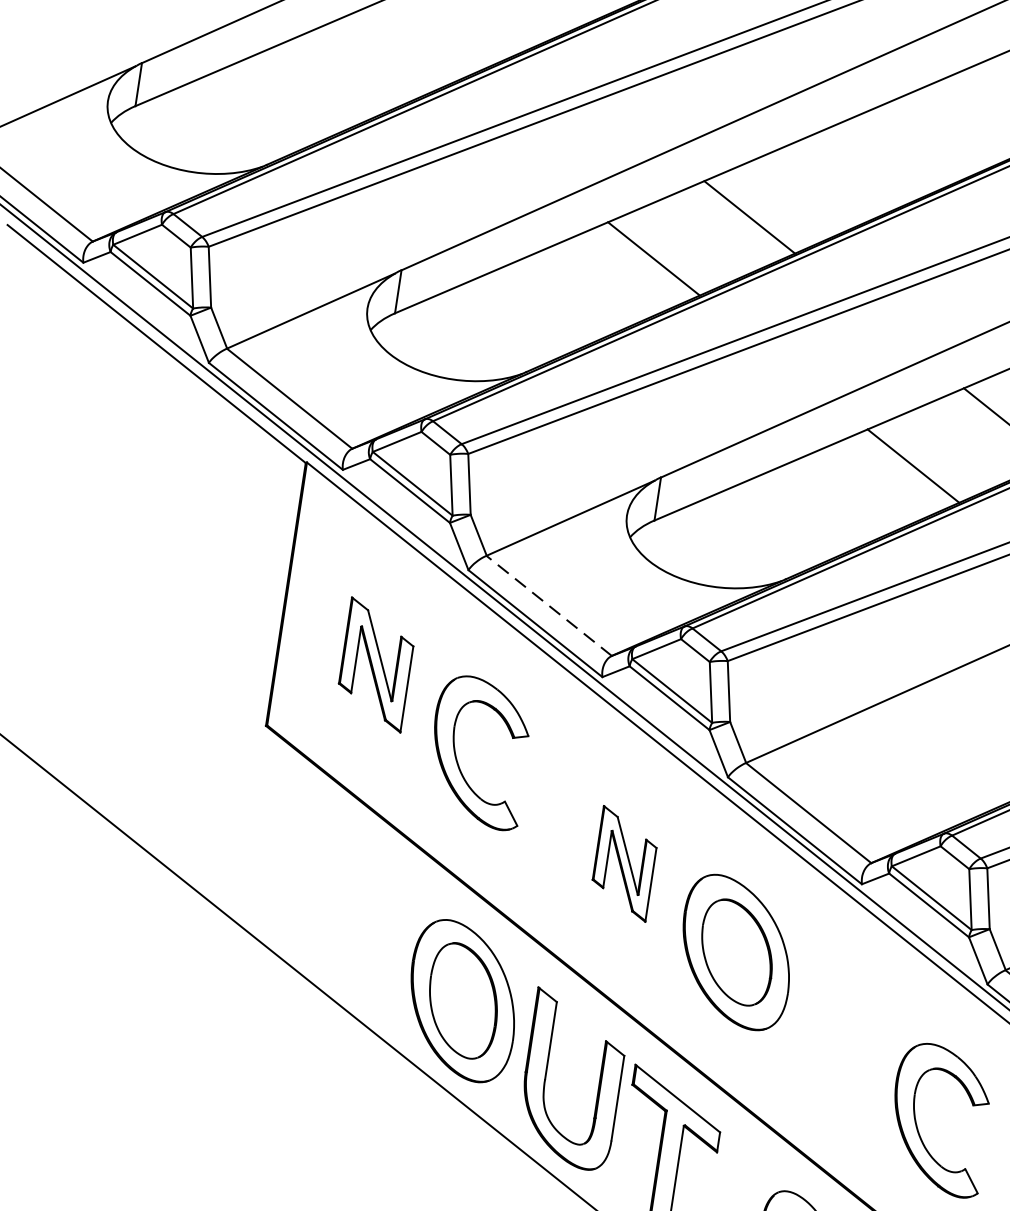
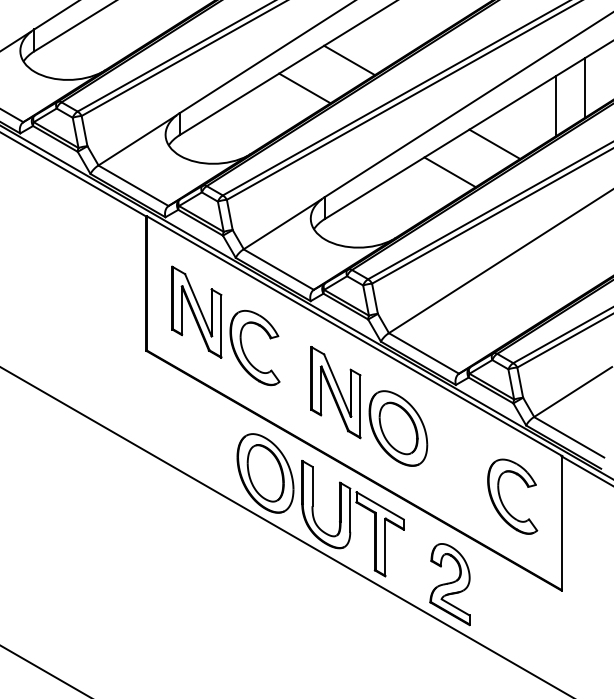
line: (548, 605) -> (278, 269), dashed -> solid
part: (375, 663) -> (196, 311), size x1.43
part: (623, 863) -> (335, 392), size x1.67

